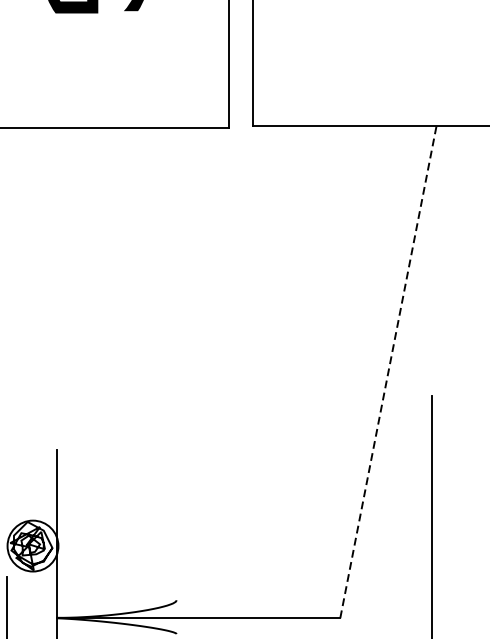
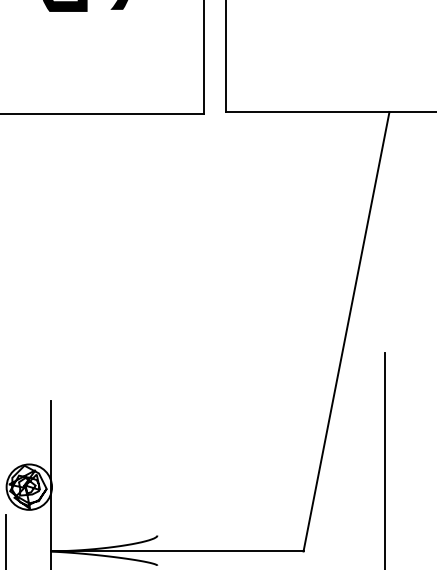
line: (388, 371) -> (346, 331), dashed -> solid

